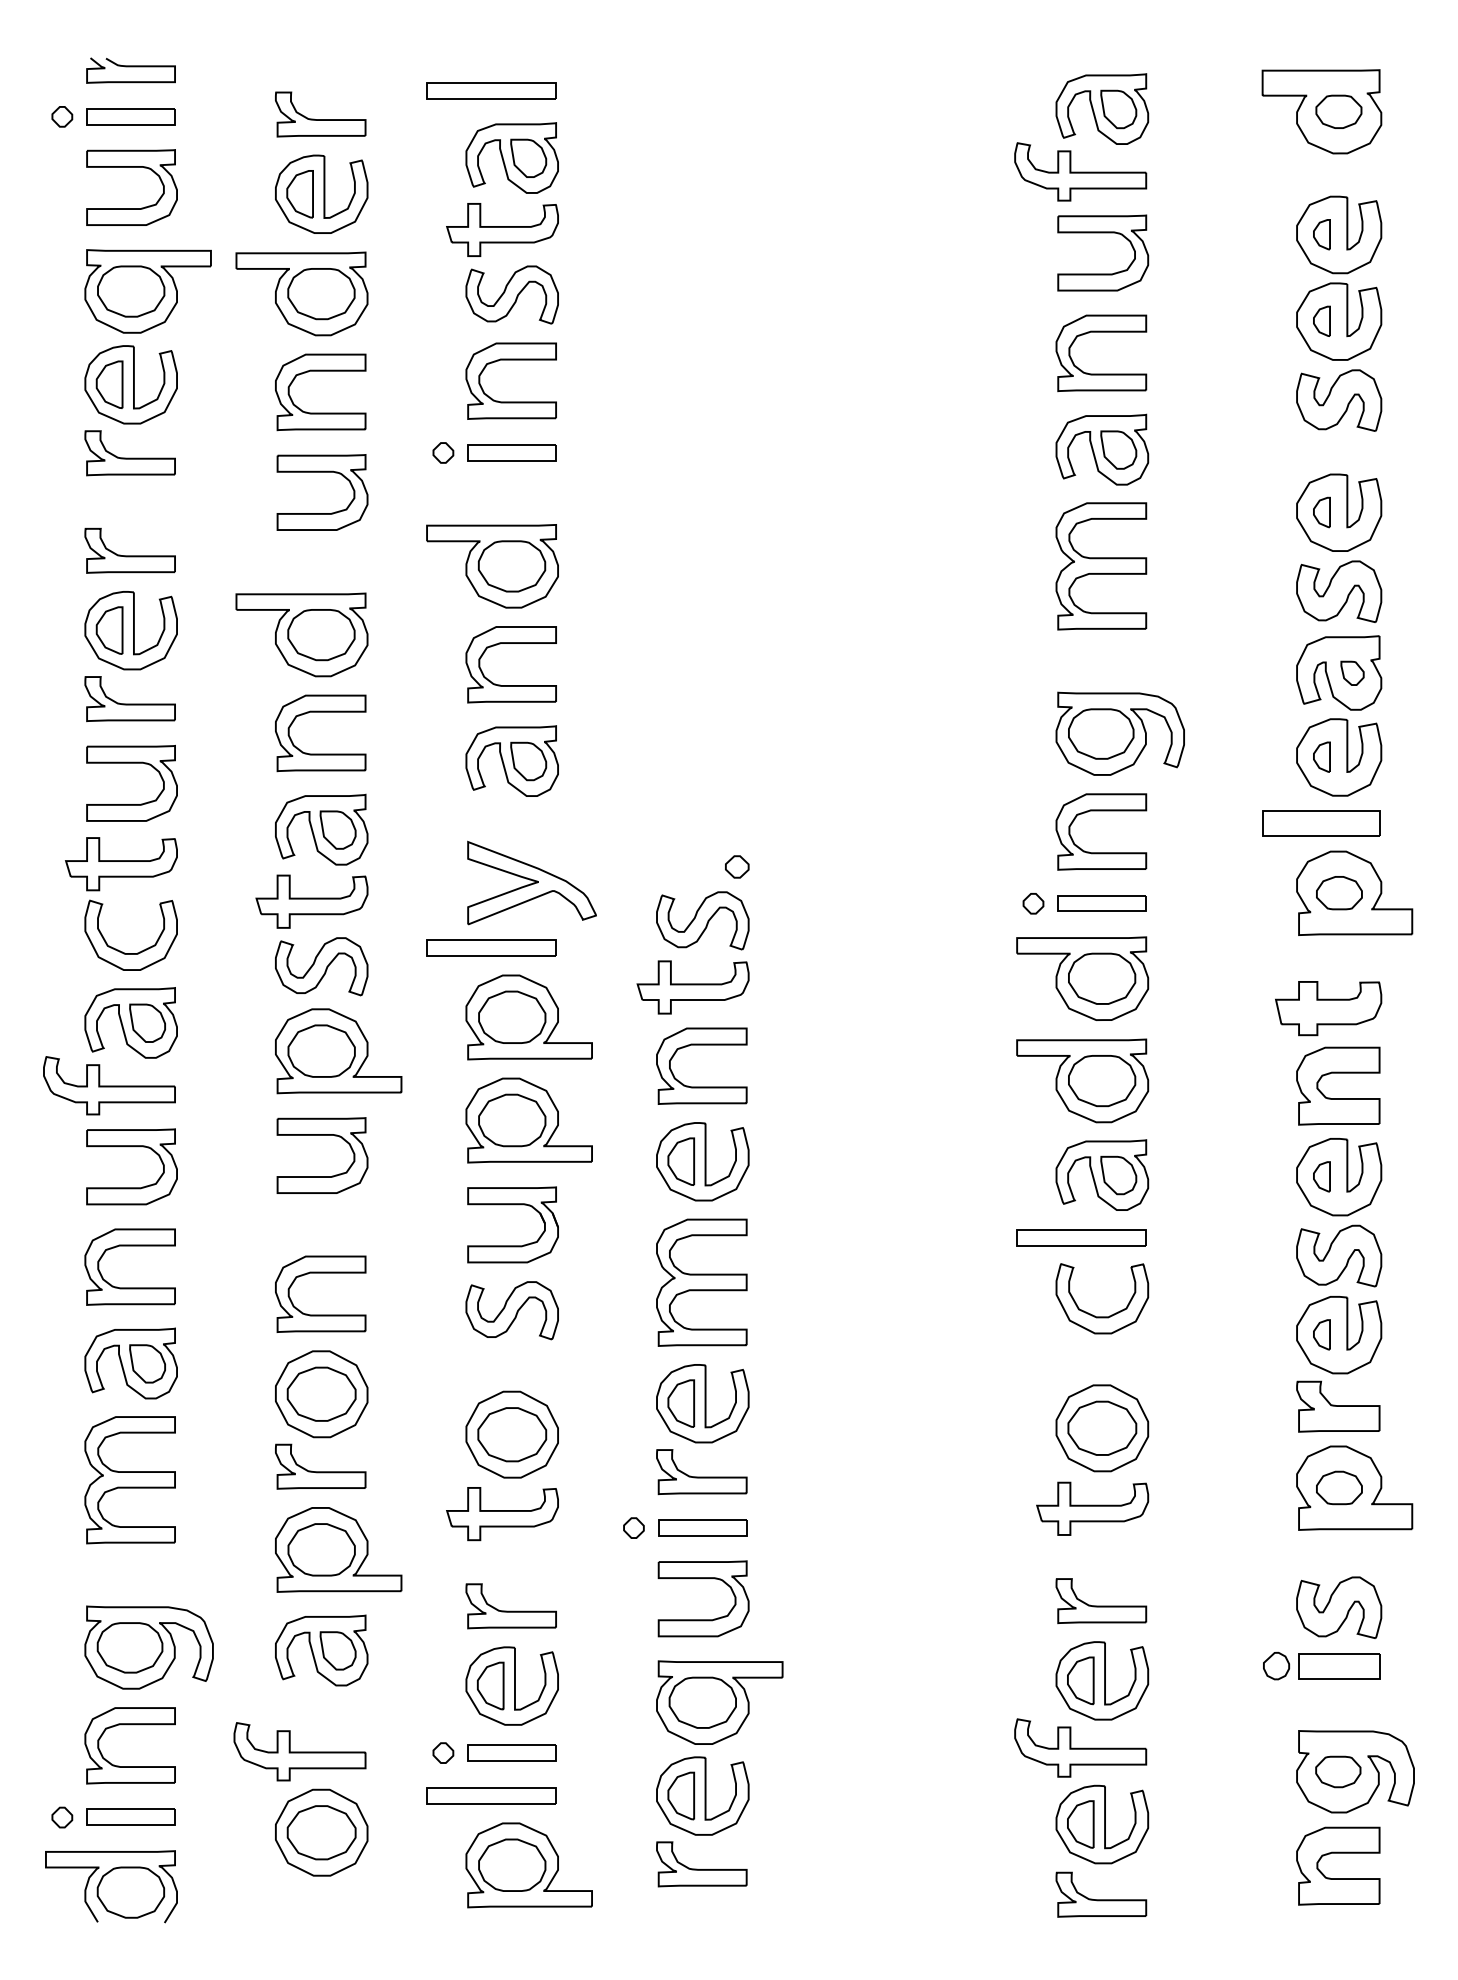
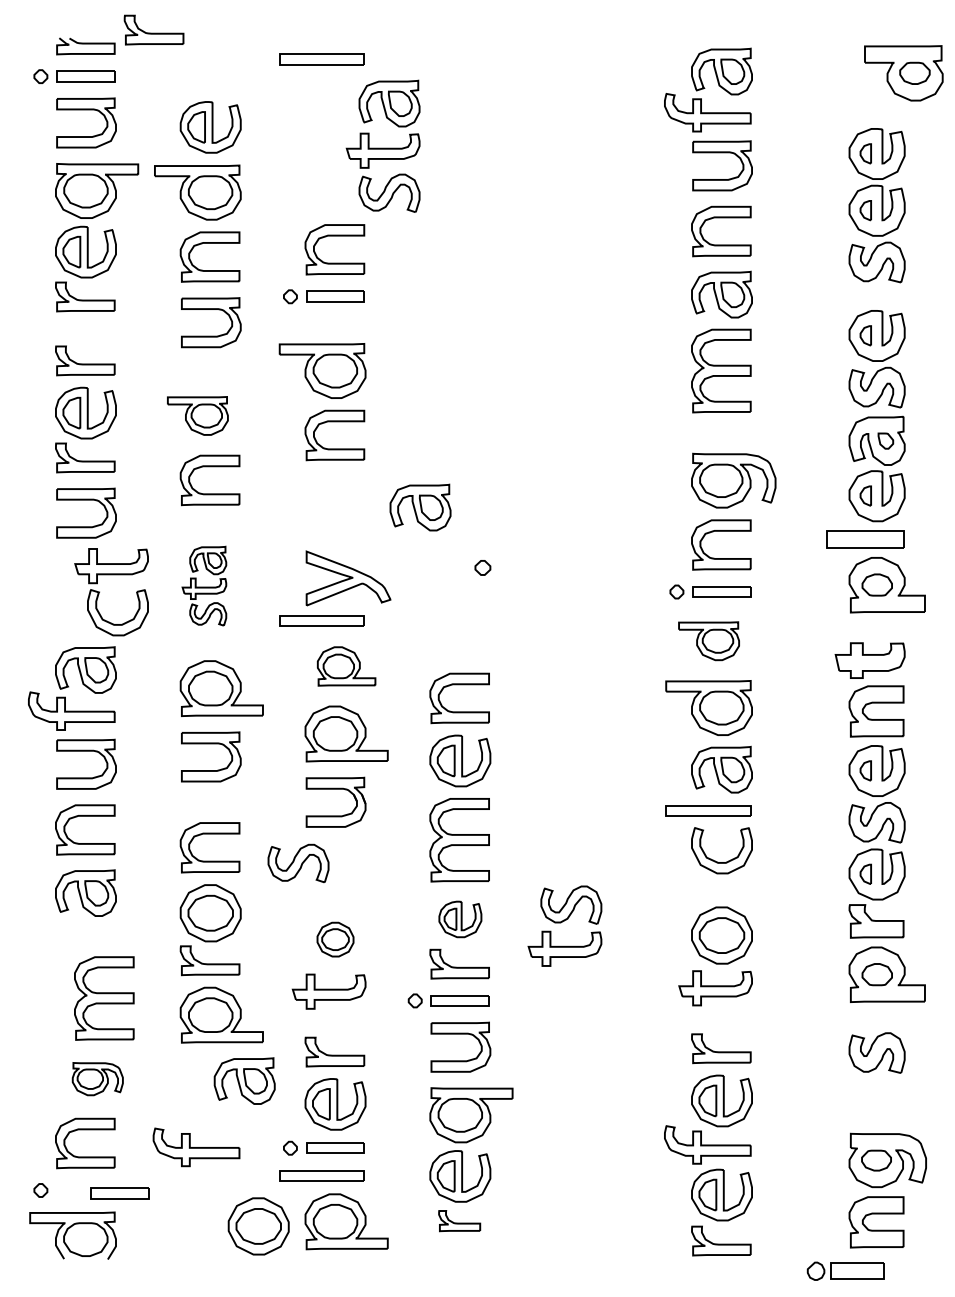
part: (1321, 112) -> (903, 73), moved
part: (319, 113) -> (153, 29), moved
part: (501, 221) -> (382, 145), moved
part: (301, 634) -> (197, 415), size x0.7
part: (512, 760) -> (420, 507), moved
part: (312, 893) -> (204, 585), size x0.6
part: (102, 904) -> (99, 592), moved
part: (692, 951) -> (564, 925), moved
part: (1081, 979) -> (708, 641), size x0.7
part: (528, 1017) -> (346, 666), size x0.7
part: (512, 1310) -> (298, 863), moved
part: (703, 1403) -> (460, 919), size x0.7
part: (512, 1434) -> (335, 939), size x0.6
part: (130, 1480) -> (104, 998), moved
part: (148, 1646) -> (97, 1078), size x0.6
part: (321, 1649) -> (244, 1080), moved
part: (1321, 1664) -> (845, 1270), moved
part: (130, 1817) -> (119, 1193), moved
part: (321, 1832) -> (258, 1226), moved
part: (701, 1863) -> (459, 1220), size x0.7

